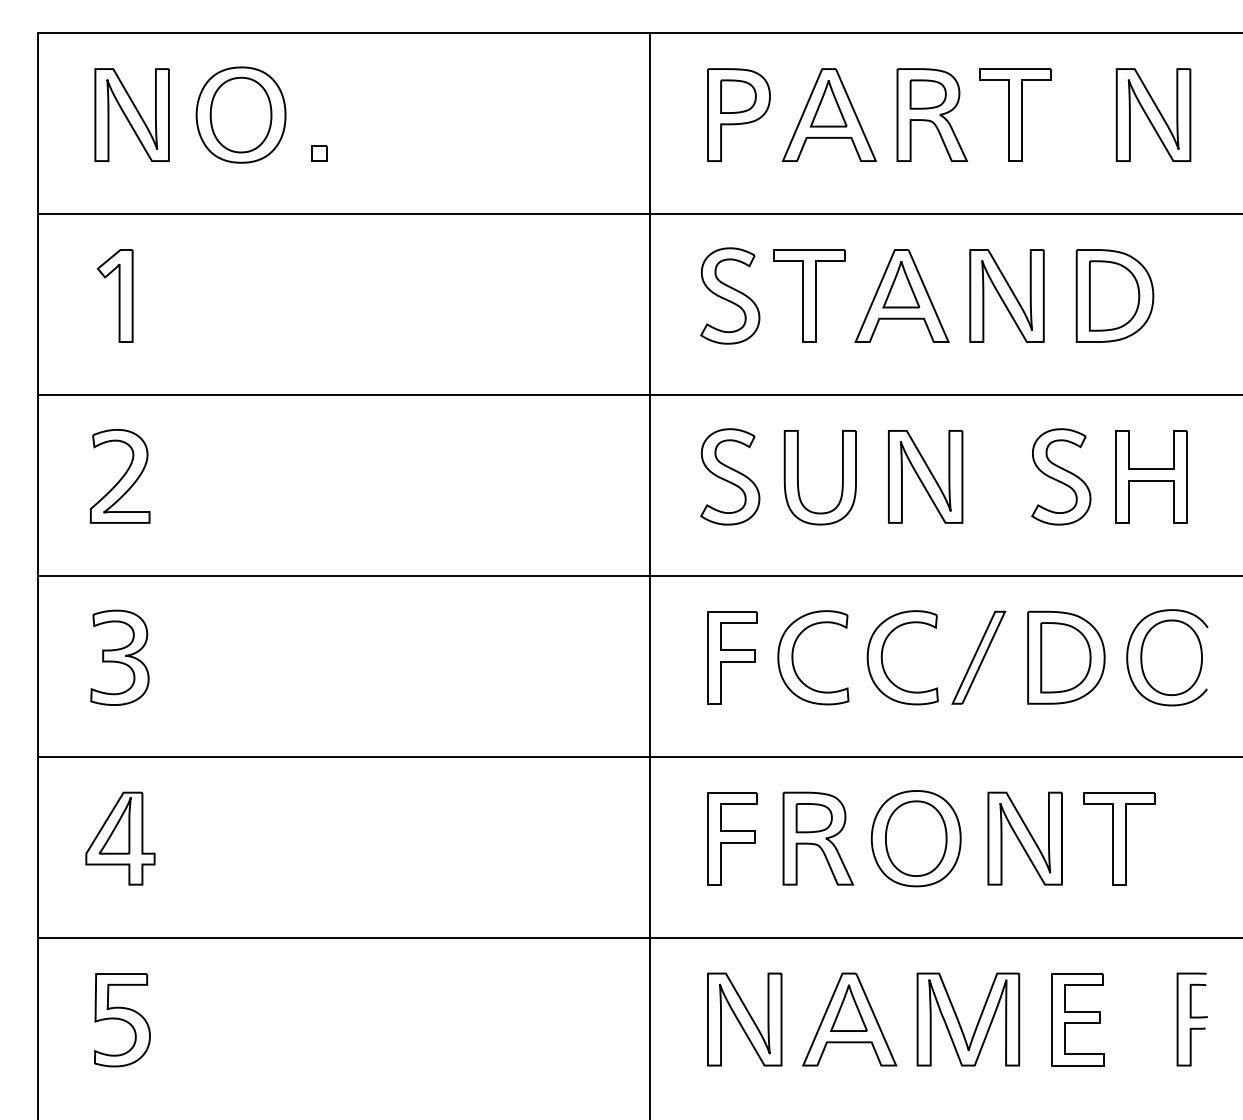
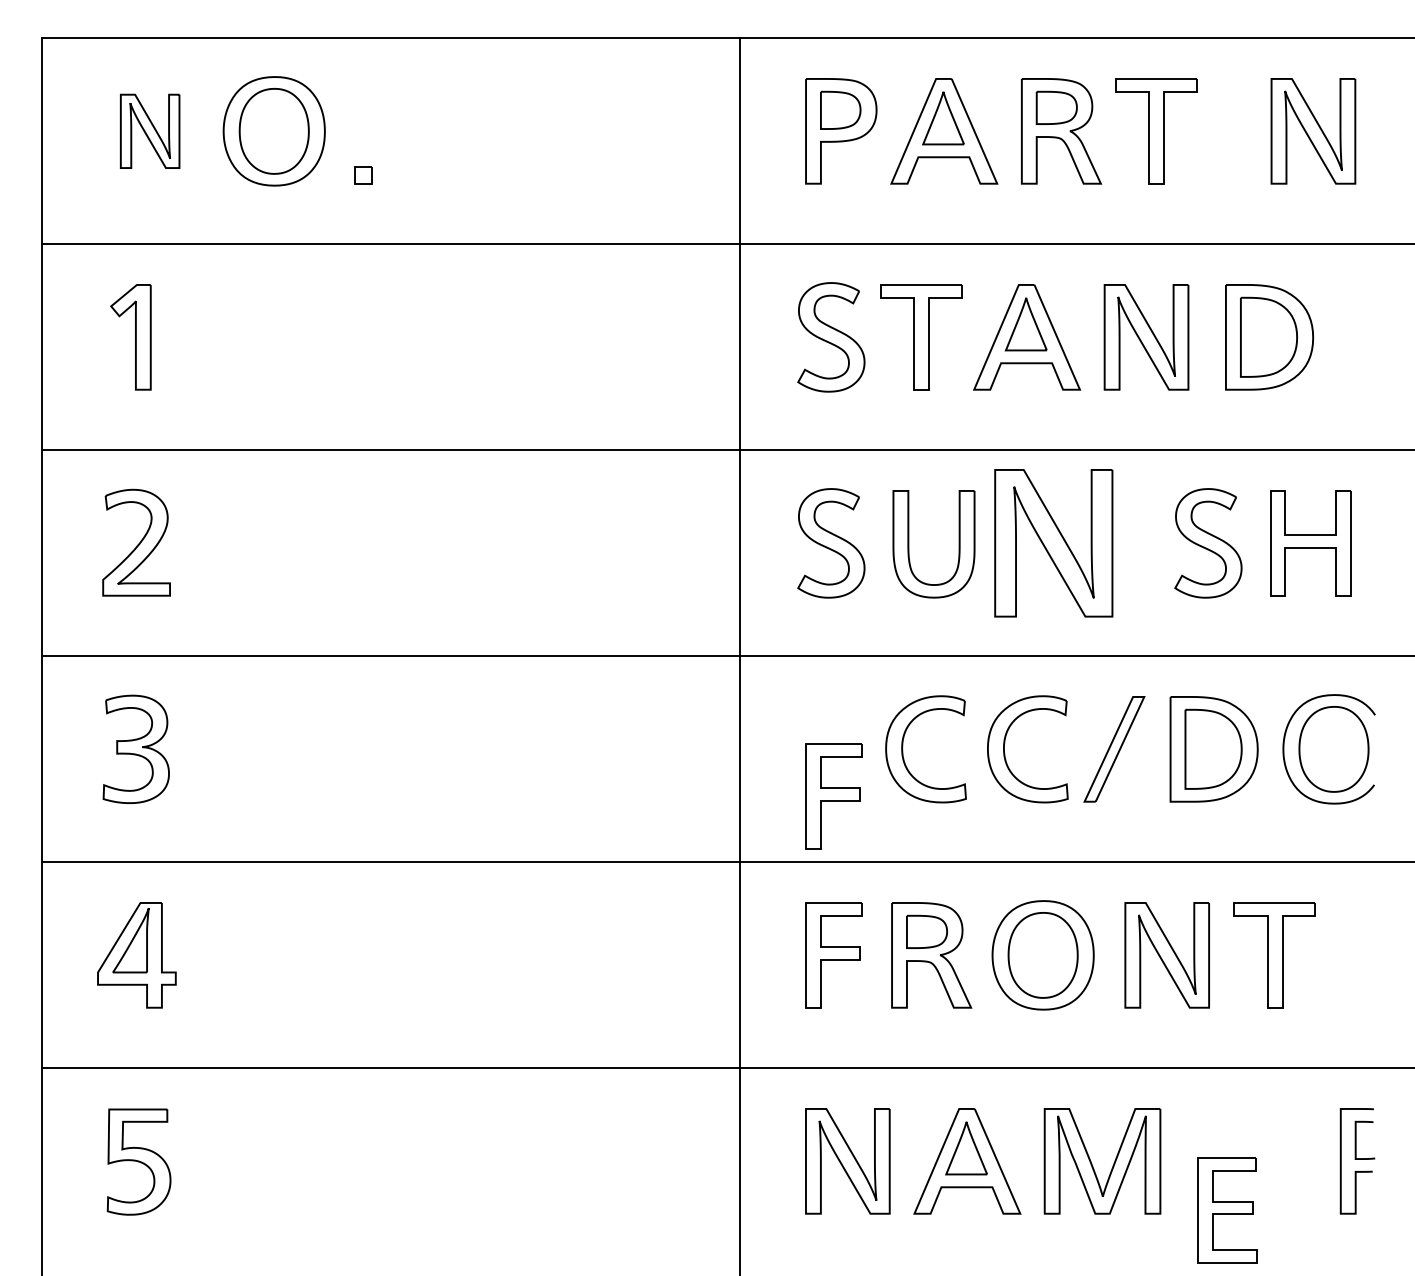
part: (131, 115) -> (149, 131), size x0.7
part: (925, 477) -> (1053, 543), size x1.4
part: (732, 657) -> (833, 796), moved
part: (1078, 1019) -> (1227, 1210), moved

